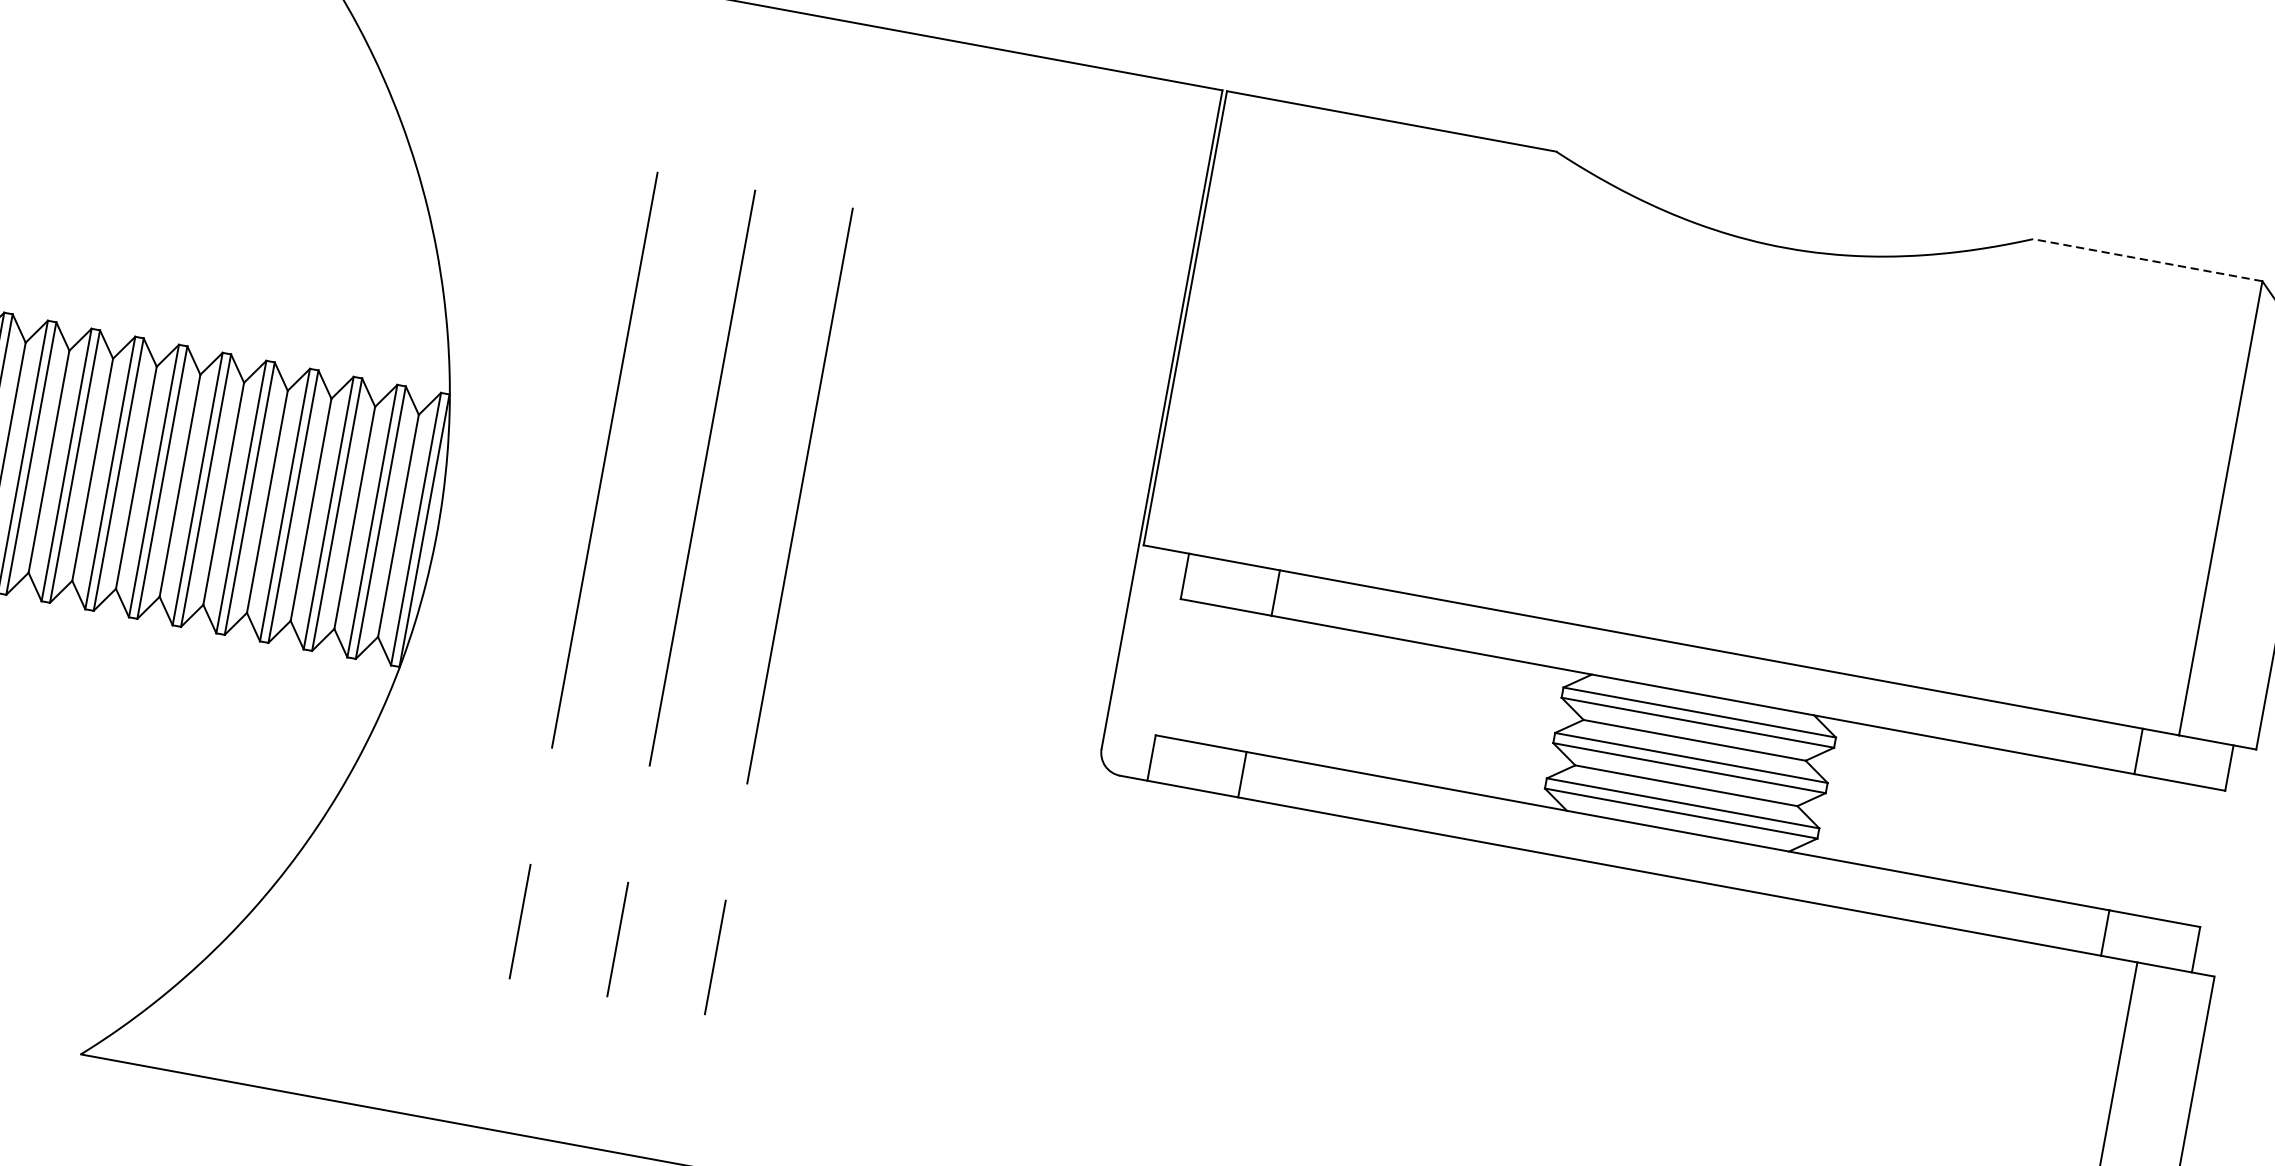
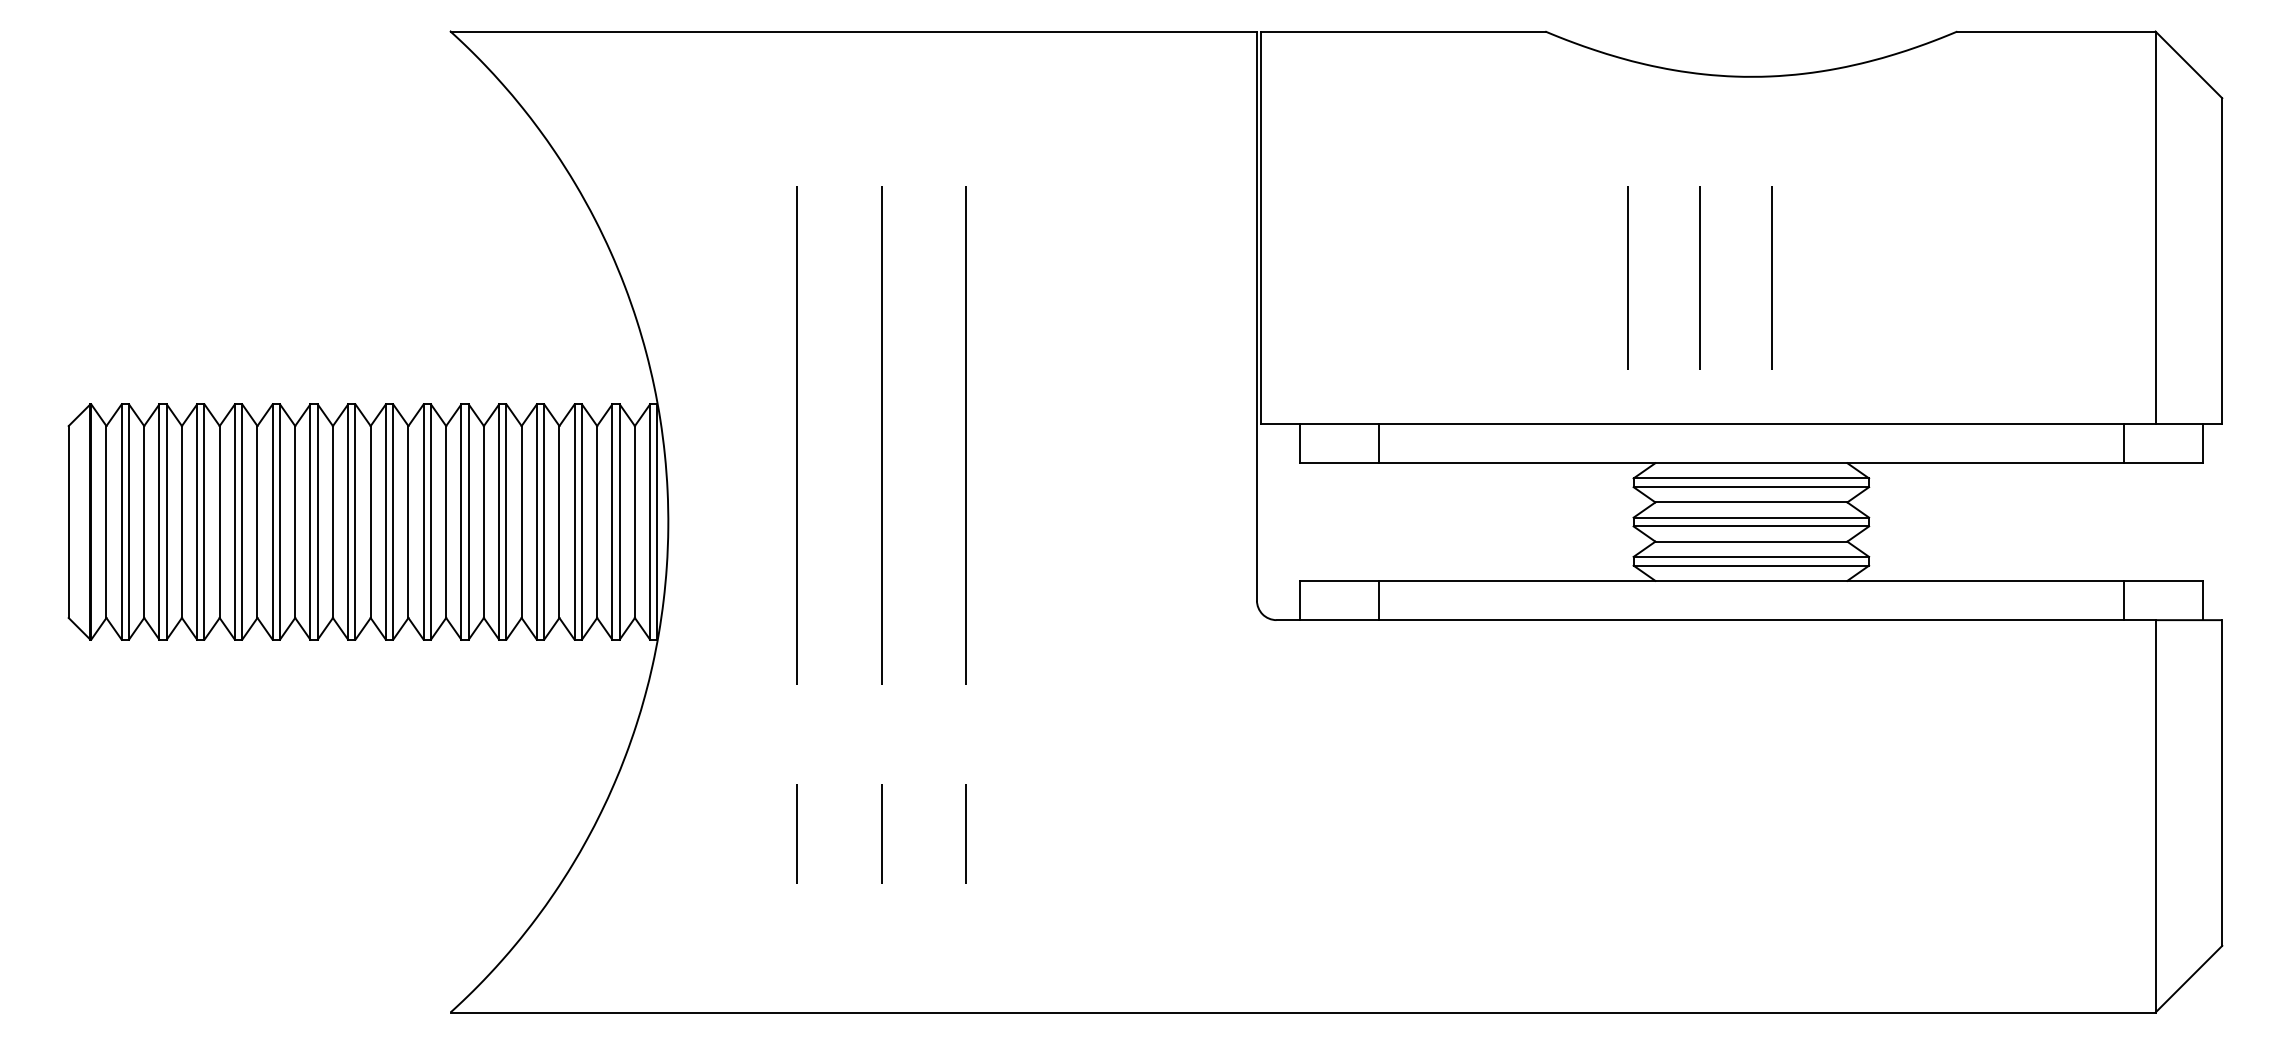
line: (2146, 259) -> (2055, 31), dashed -> solid
line: (1600, 453) -> (1628, 277), added
line: (1682, 469) -> (1699, 277), added
line: (1766, 484) -> (1772, 277), added

